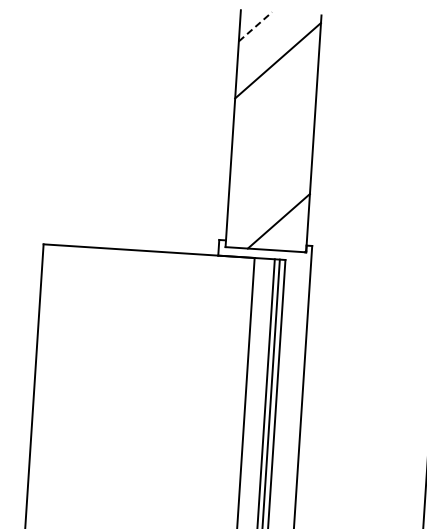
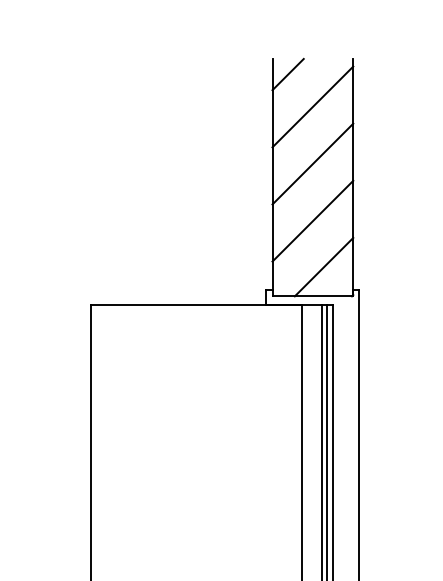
line: (255, 26) -> (288, 74), dashed -> solid
line: (274, 117) -> (312, 163), added
line: (270, 174) -> (312, 220), added

